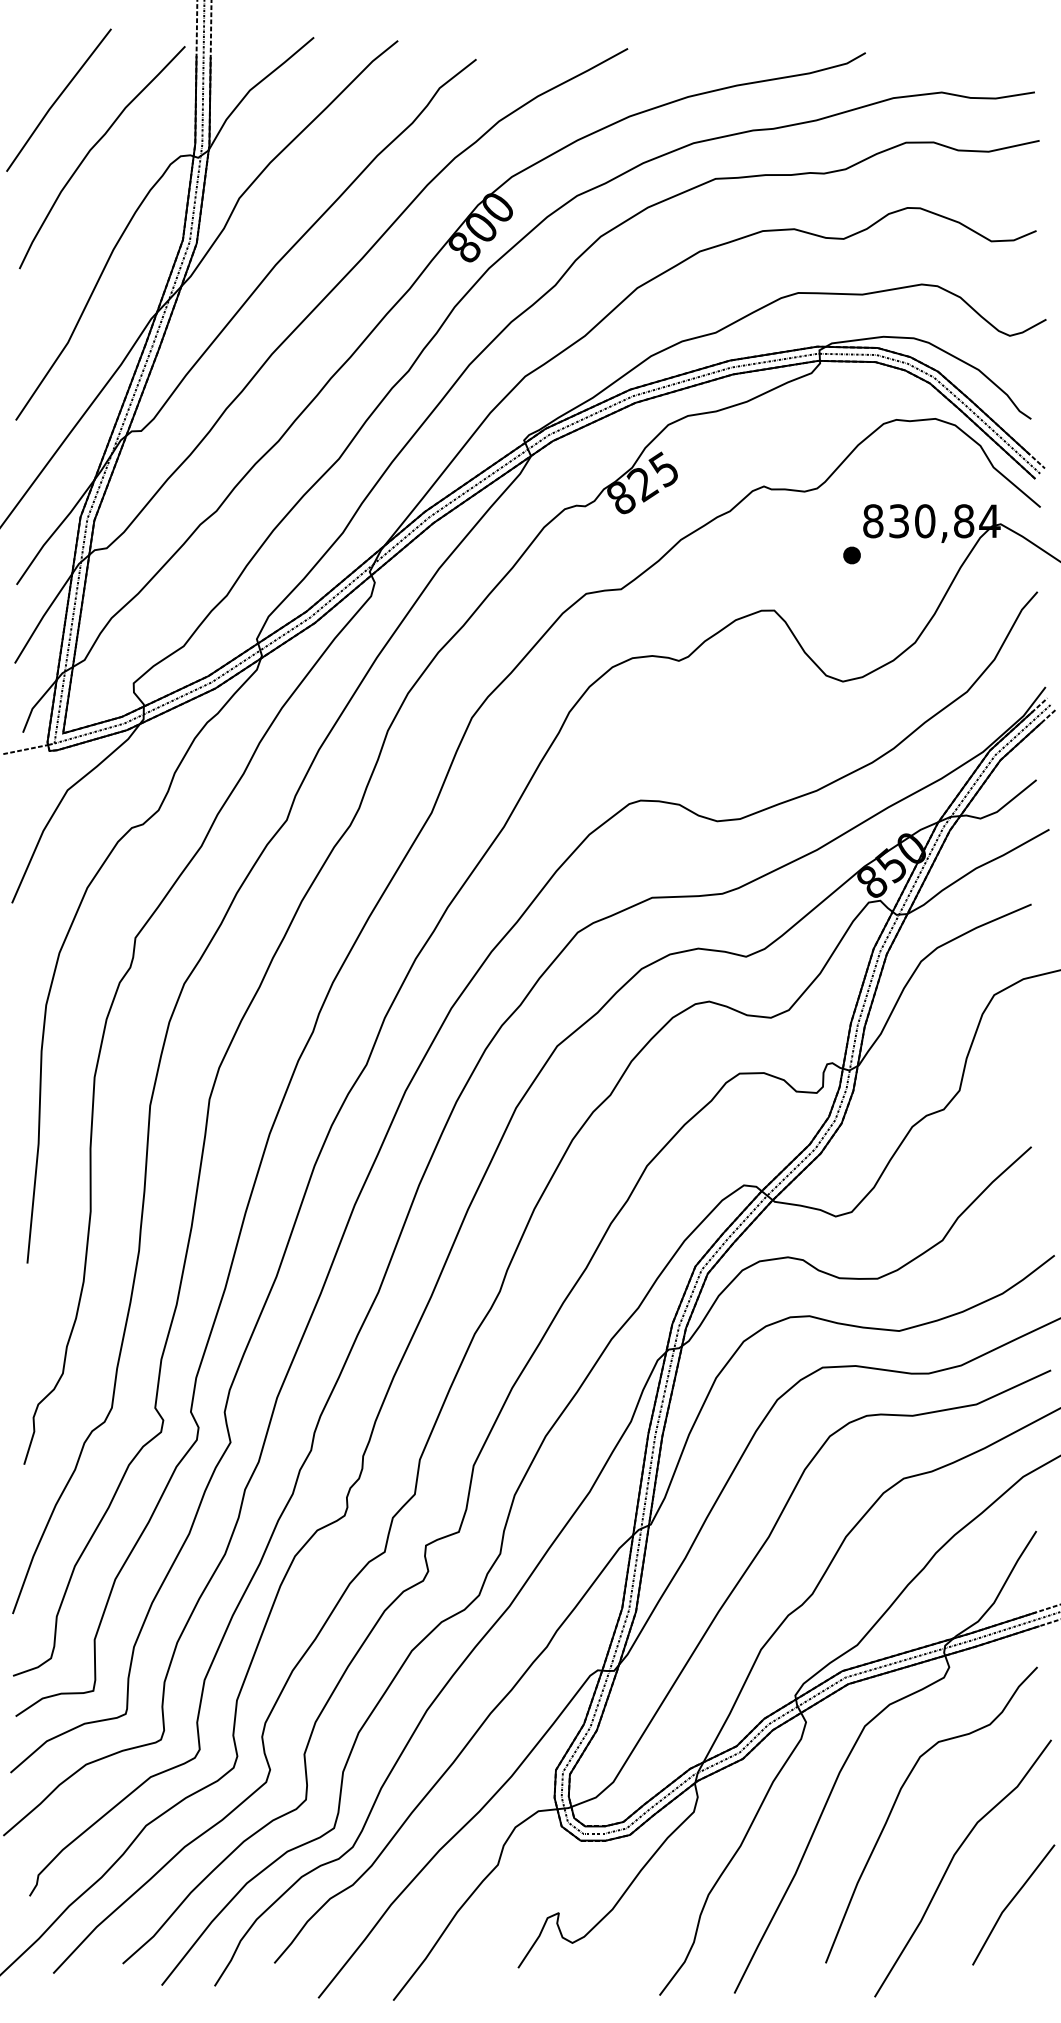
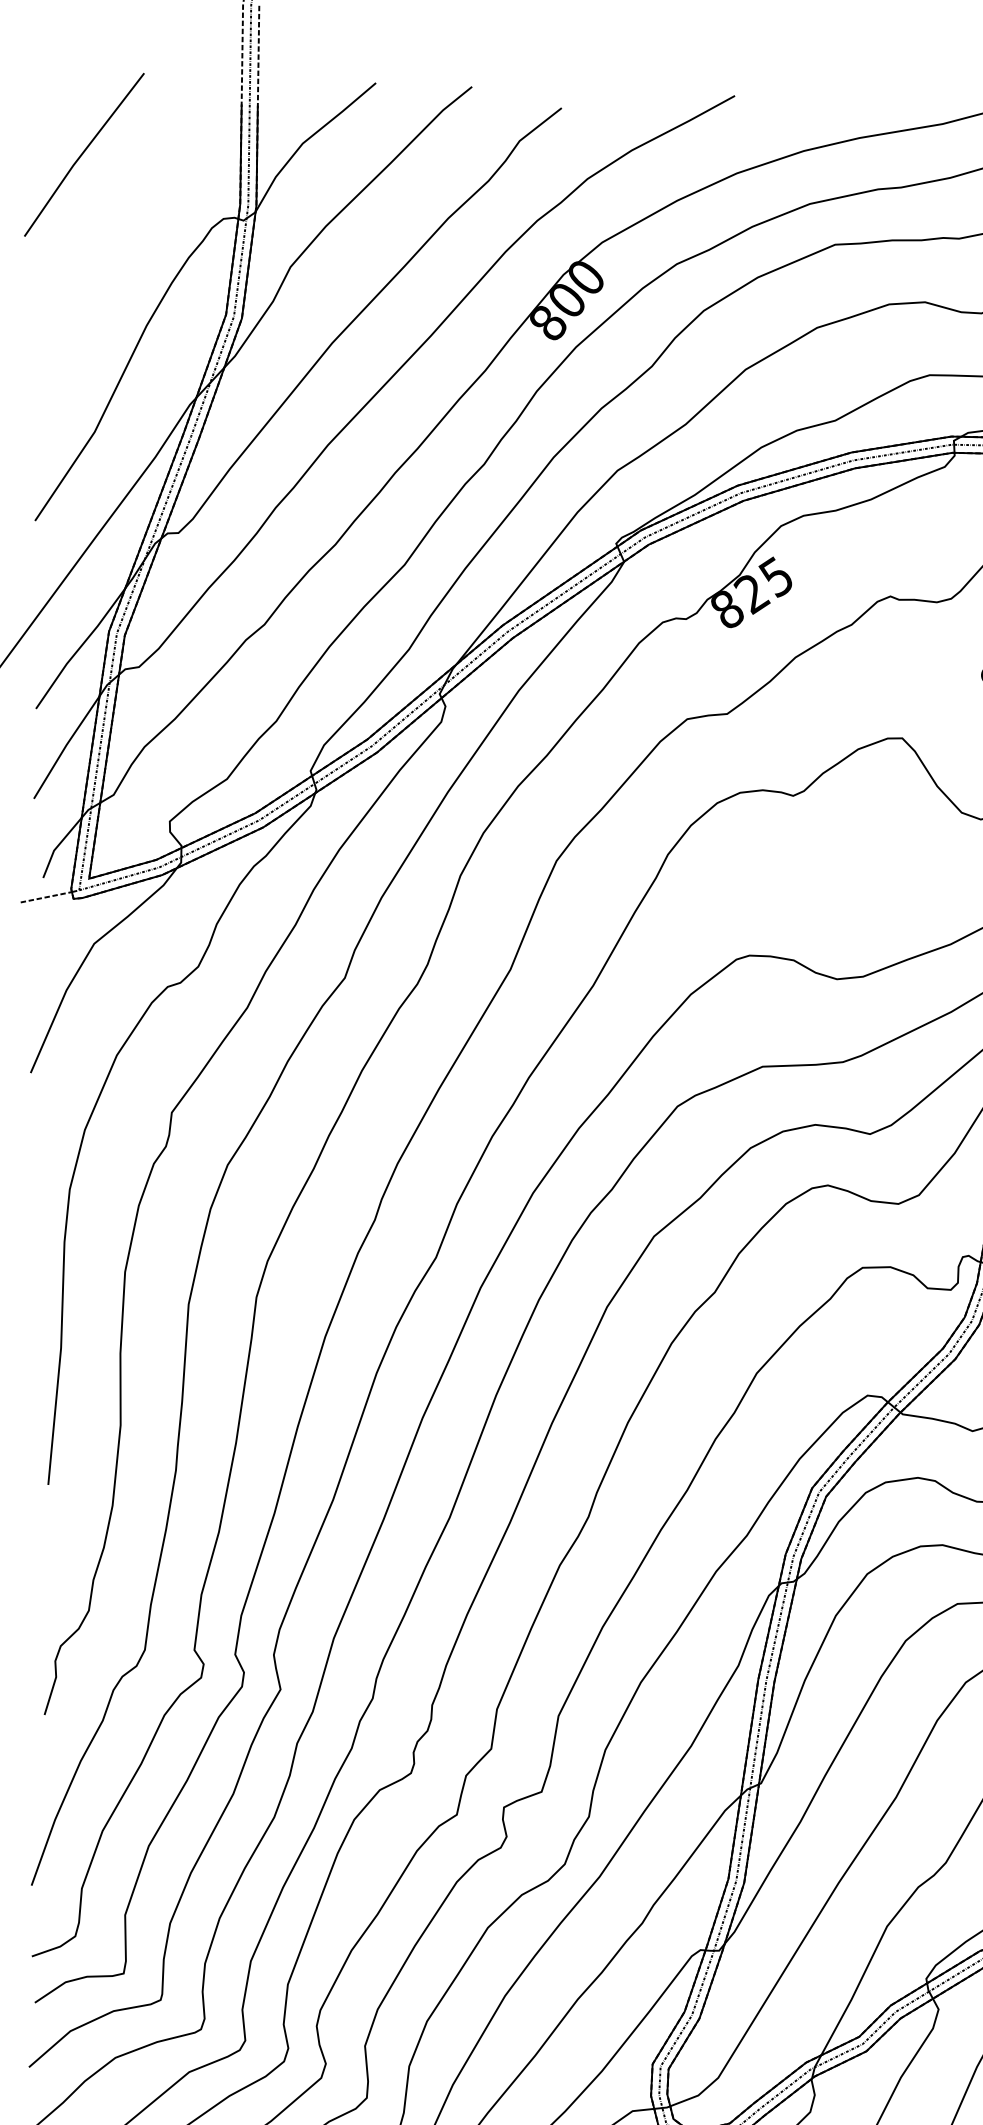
curve: (93, 148) -> (123, 209), removed

